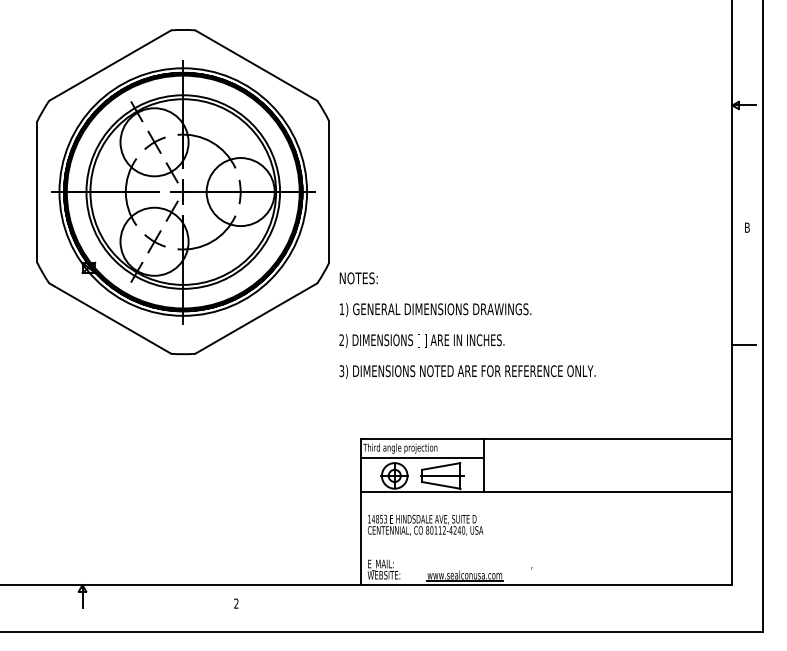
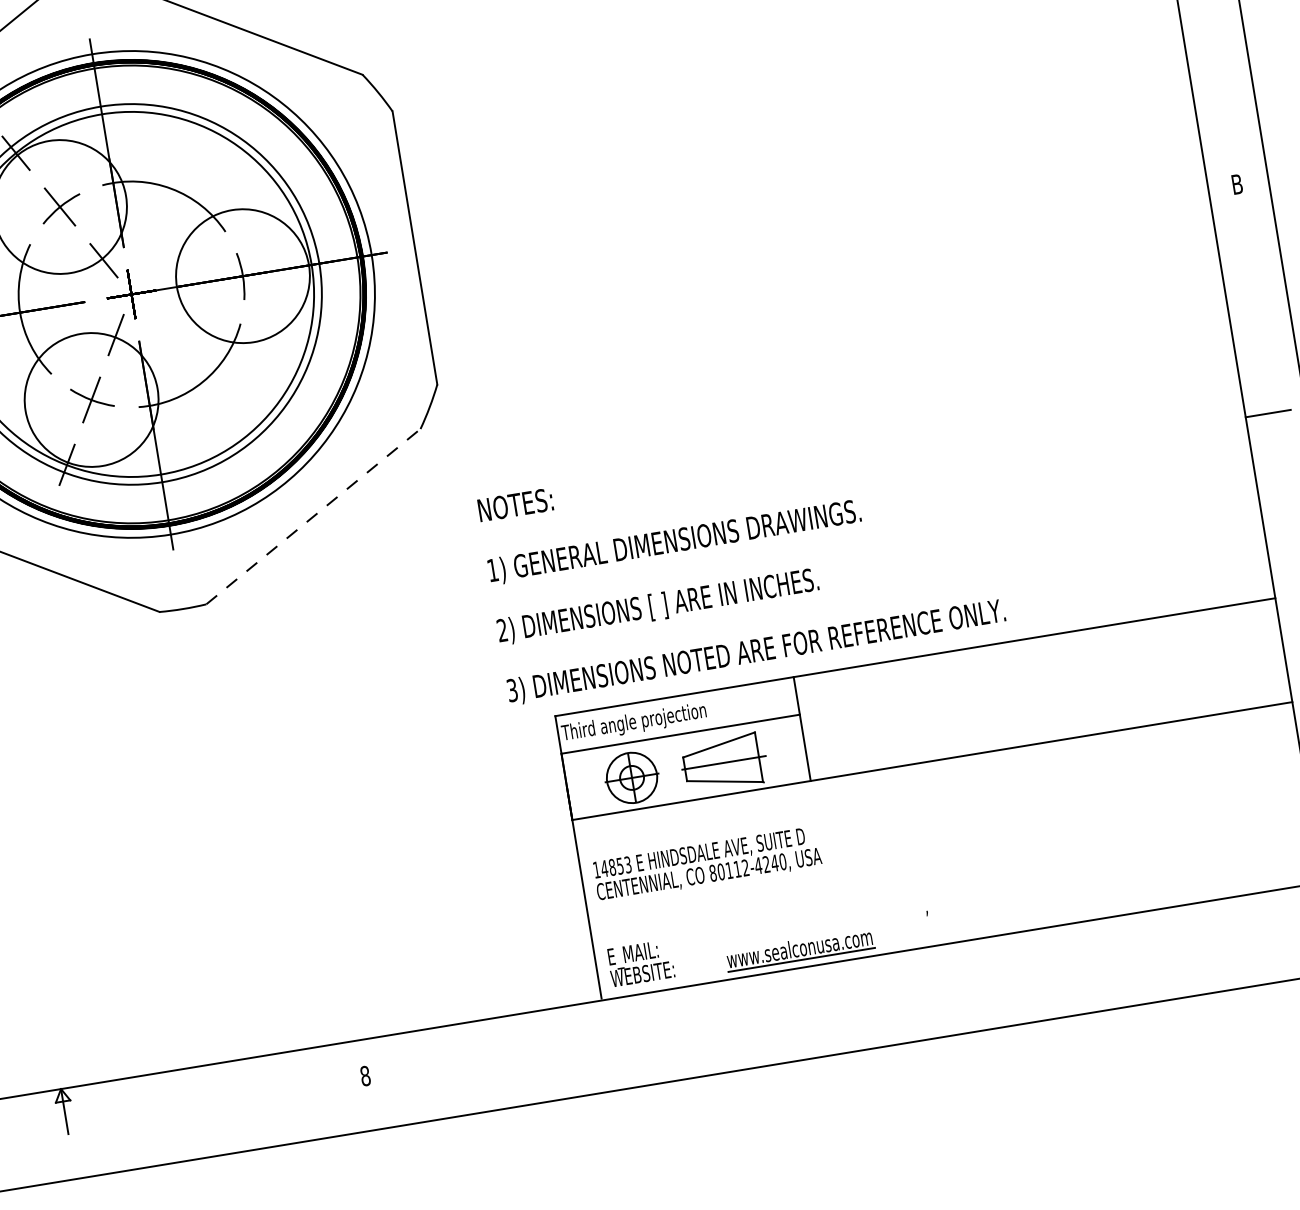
line: (256, 318) -> (313, 516), solid -> dashed
text: (467, 325) -> (741, 561), moved
text: (236, 603) -> (365, 1075), 2 -> 8

